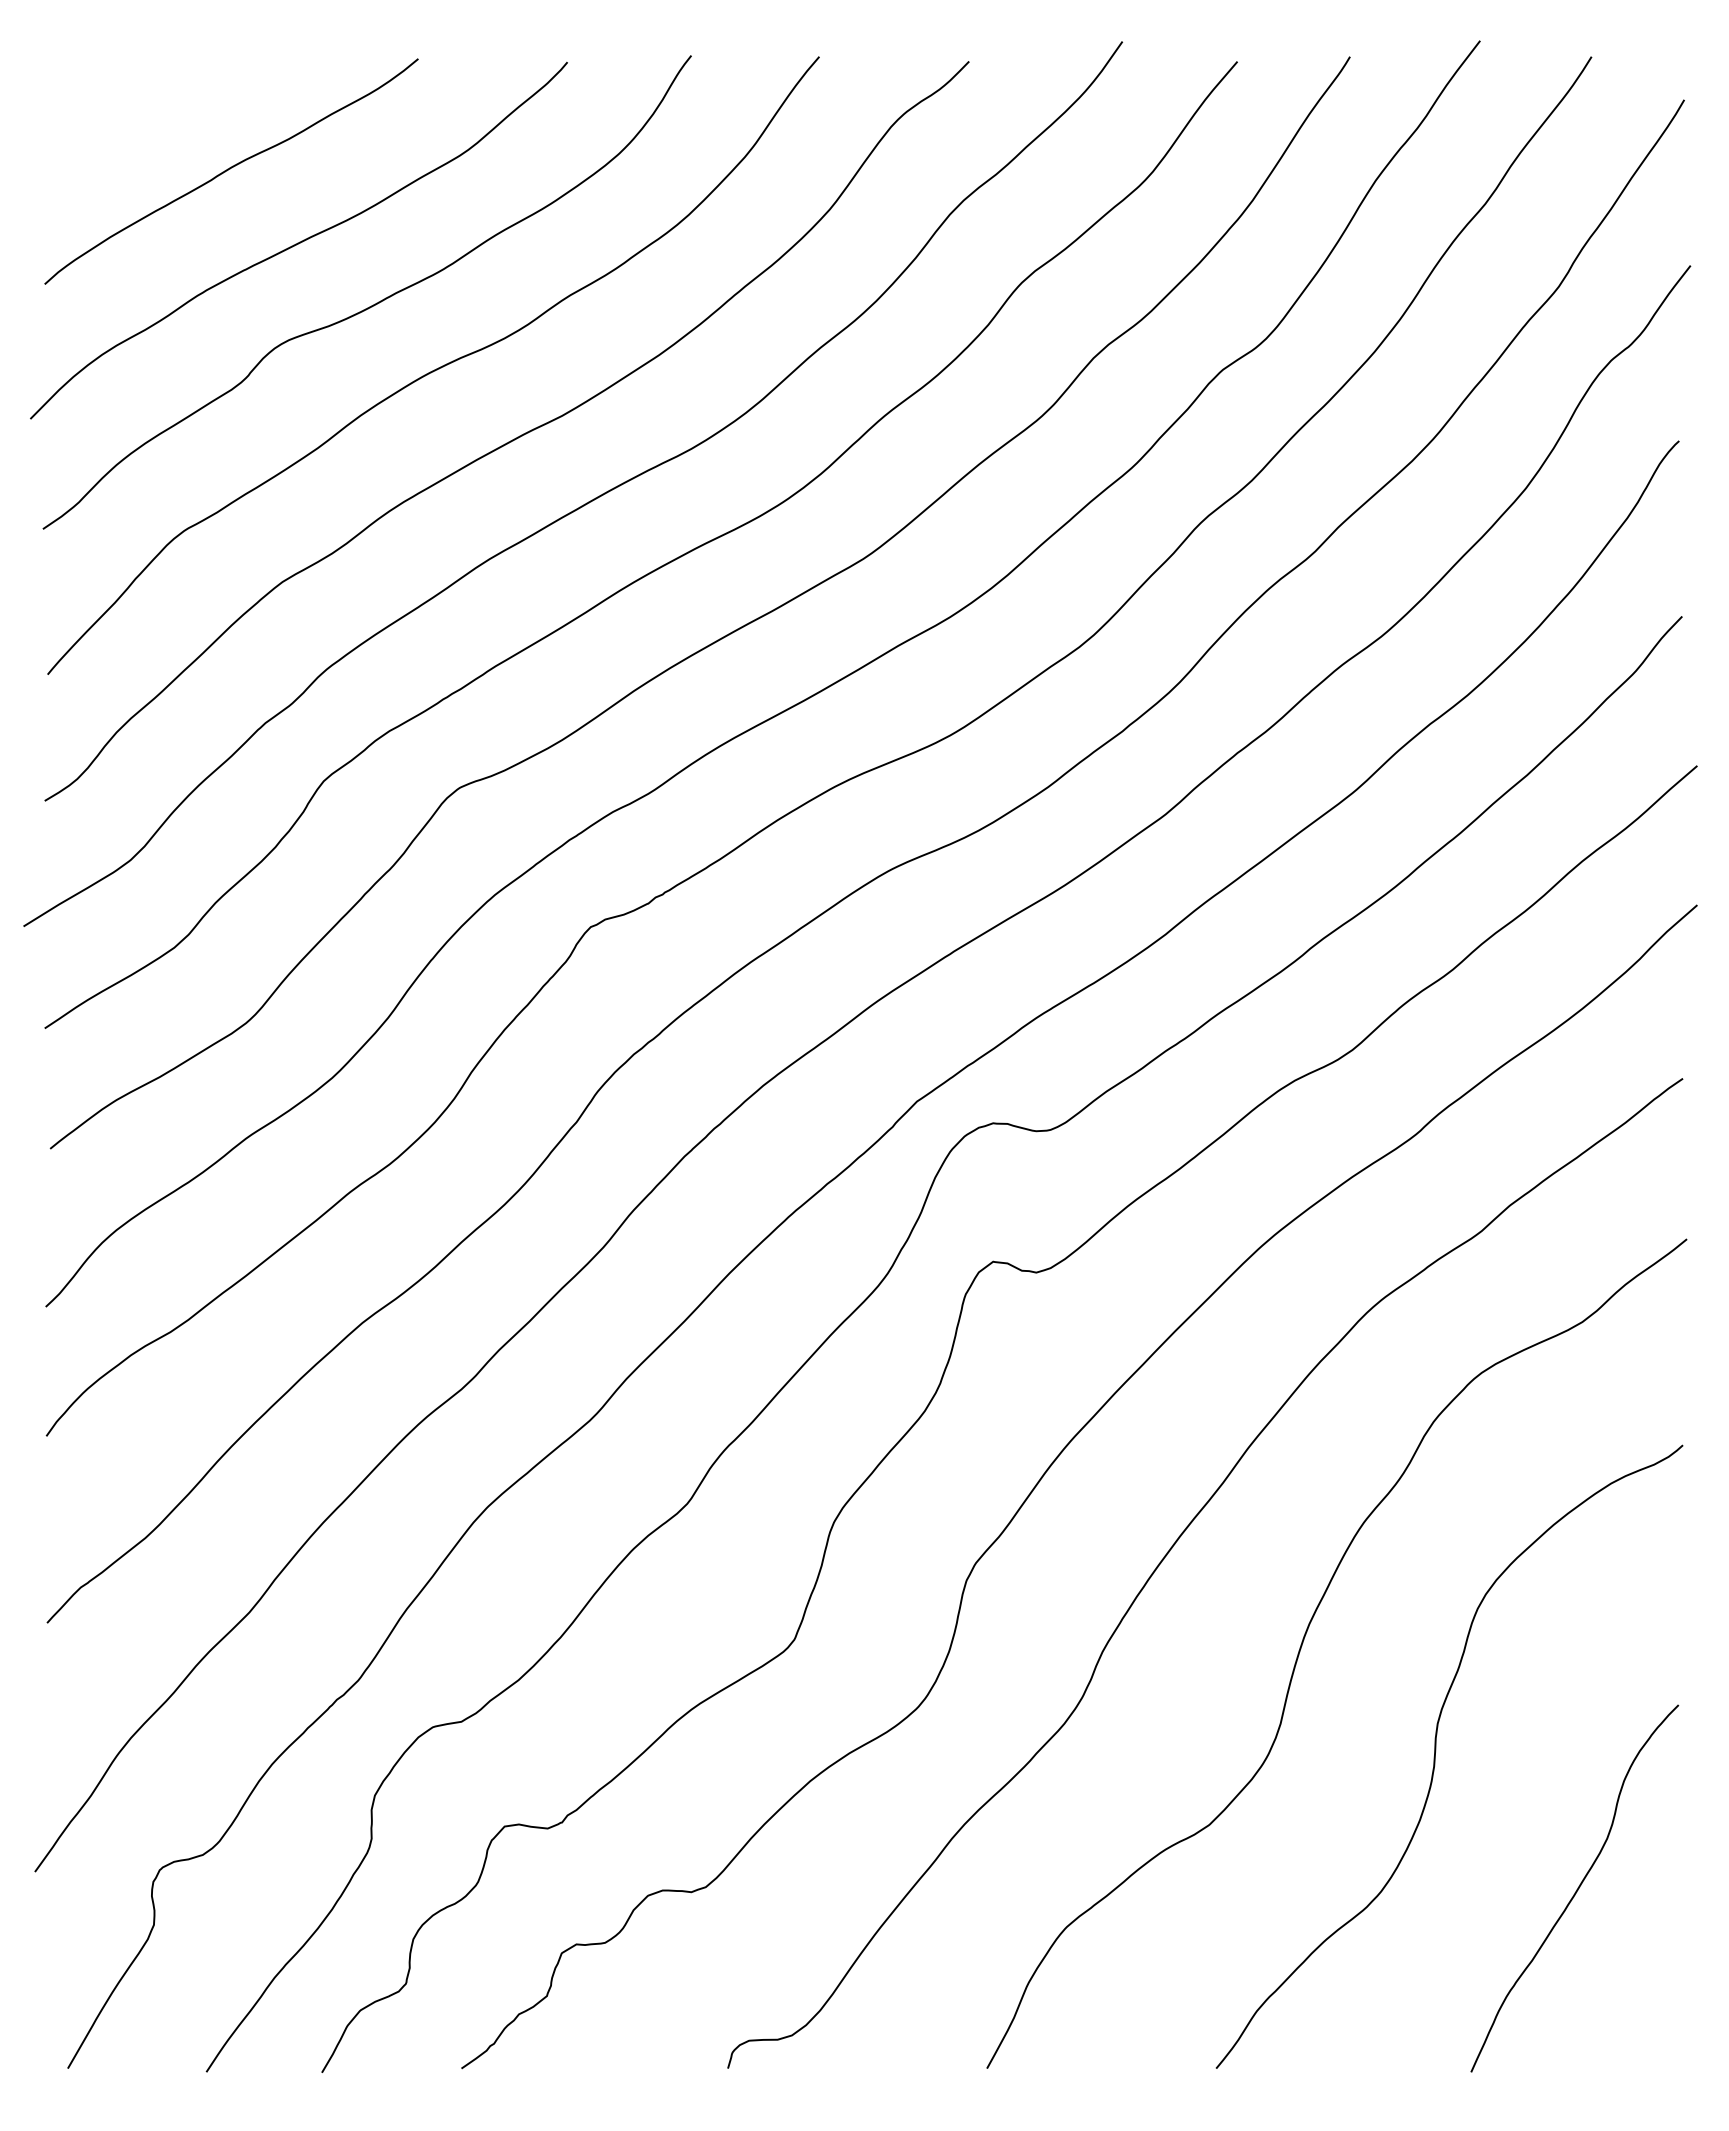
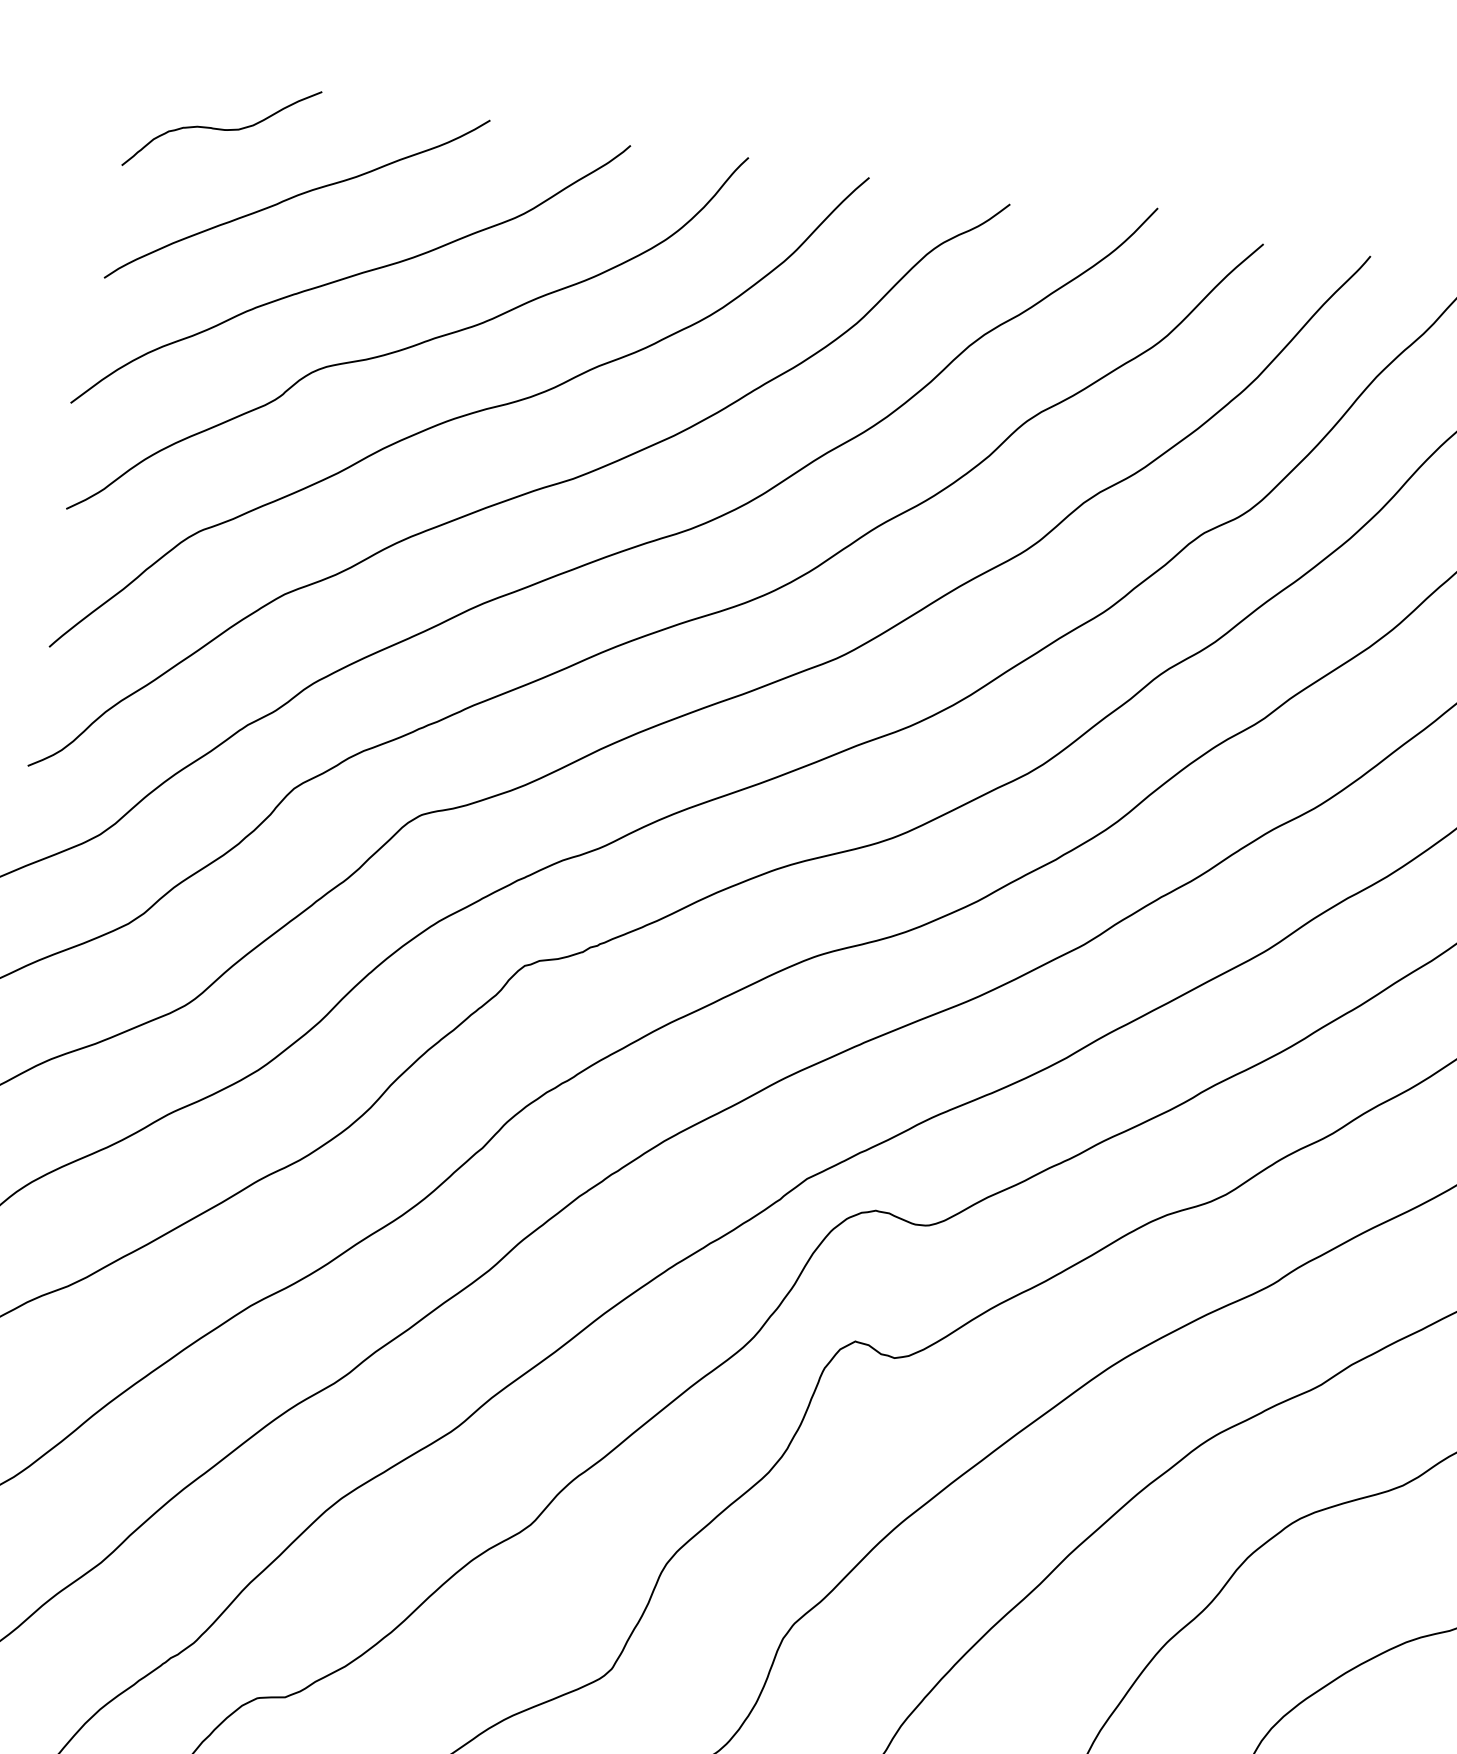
curve: (142, 111) -> (222, 129), added

